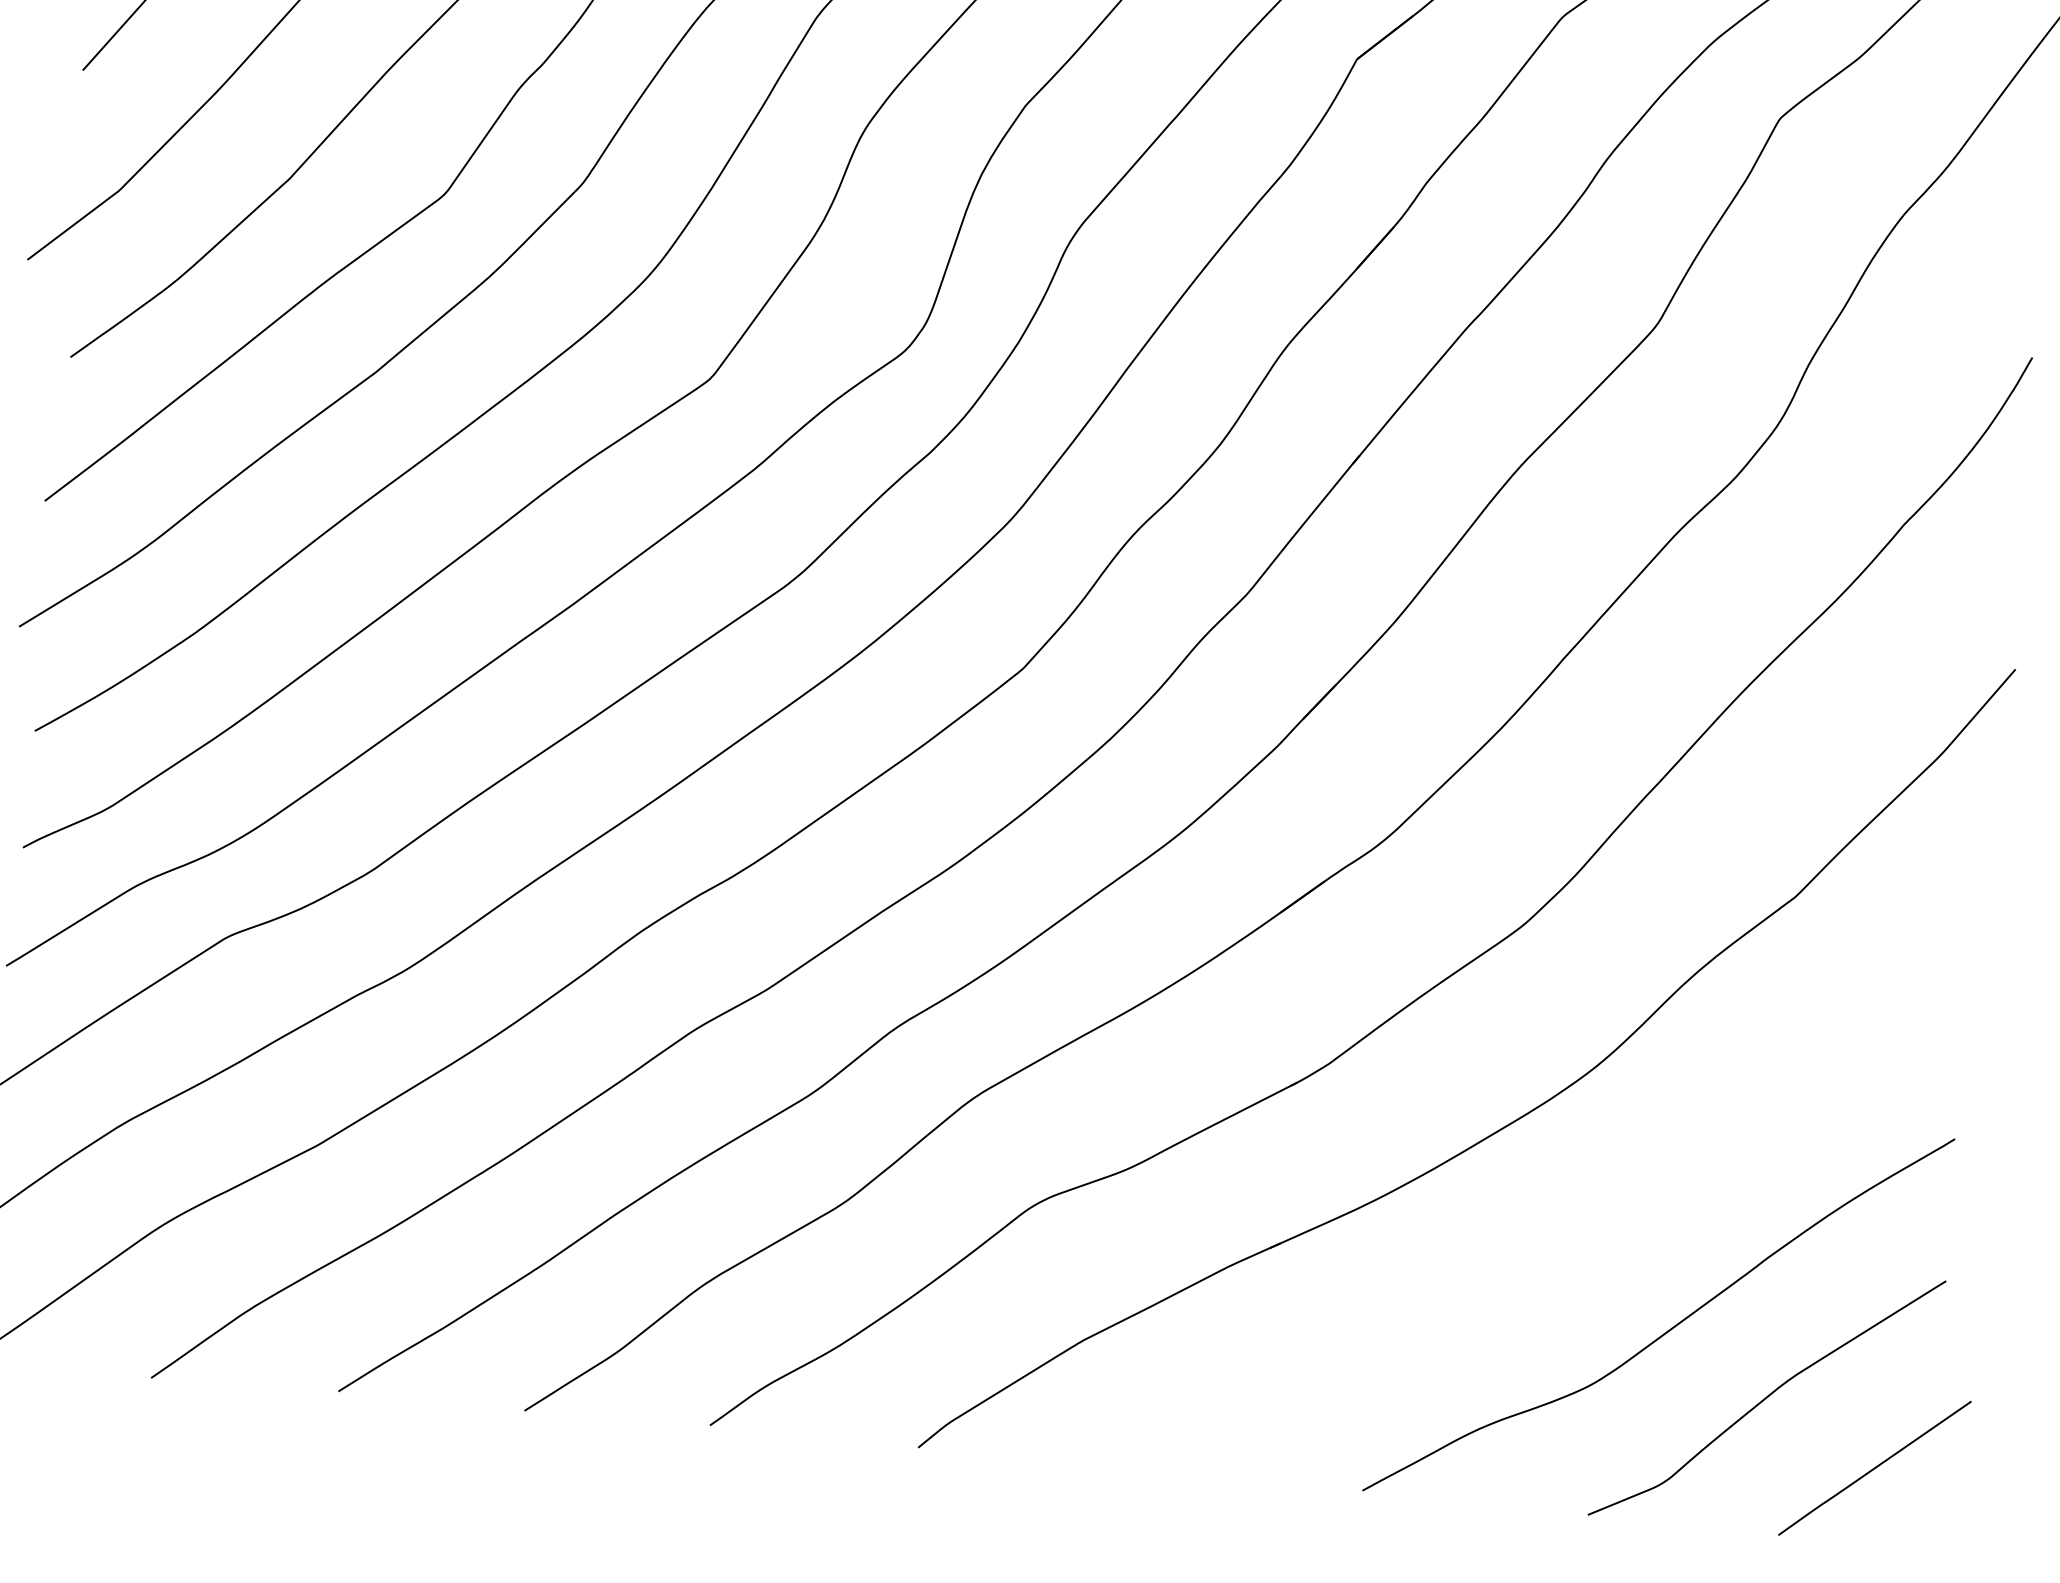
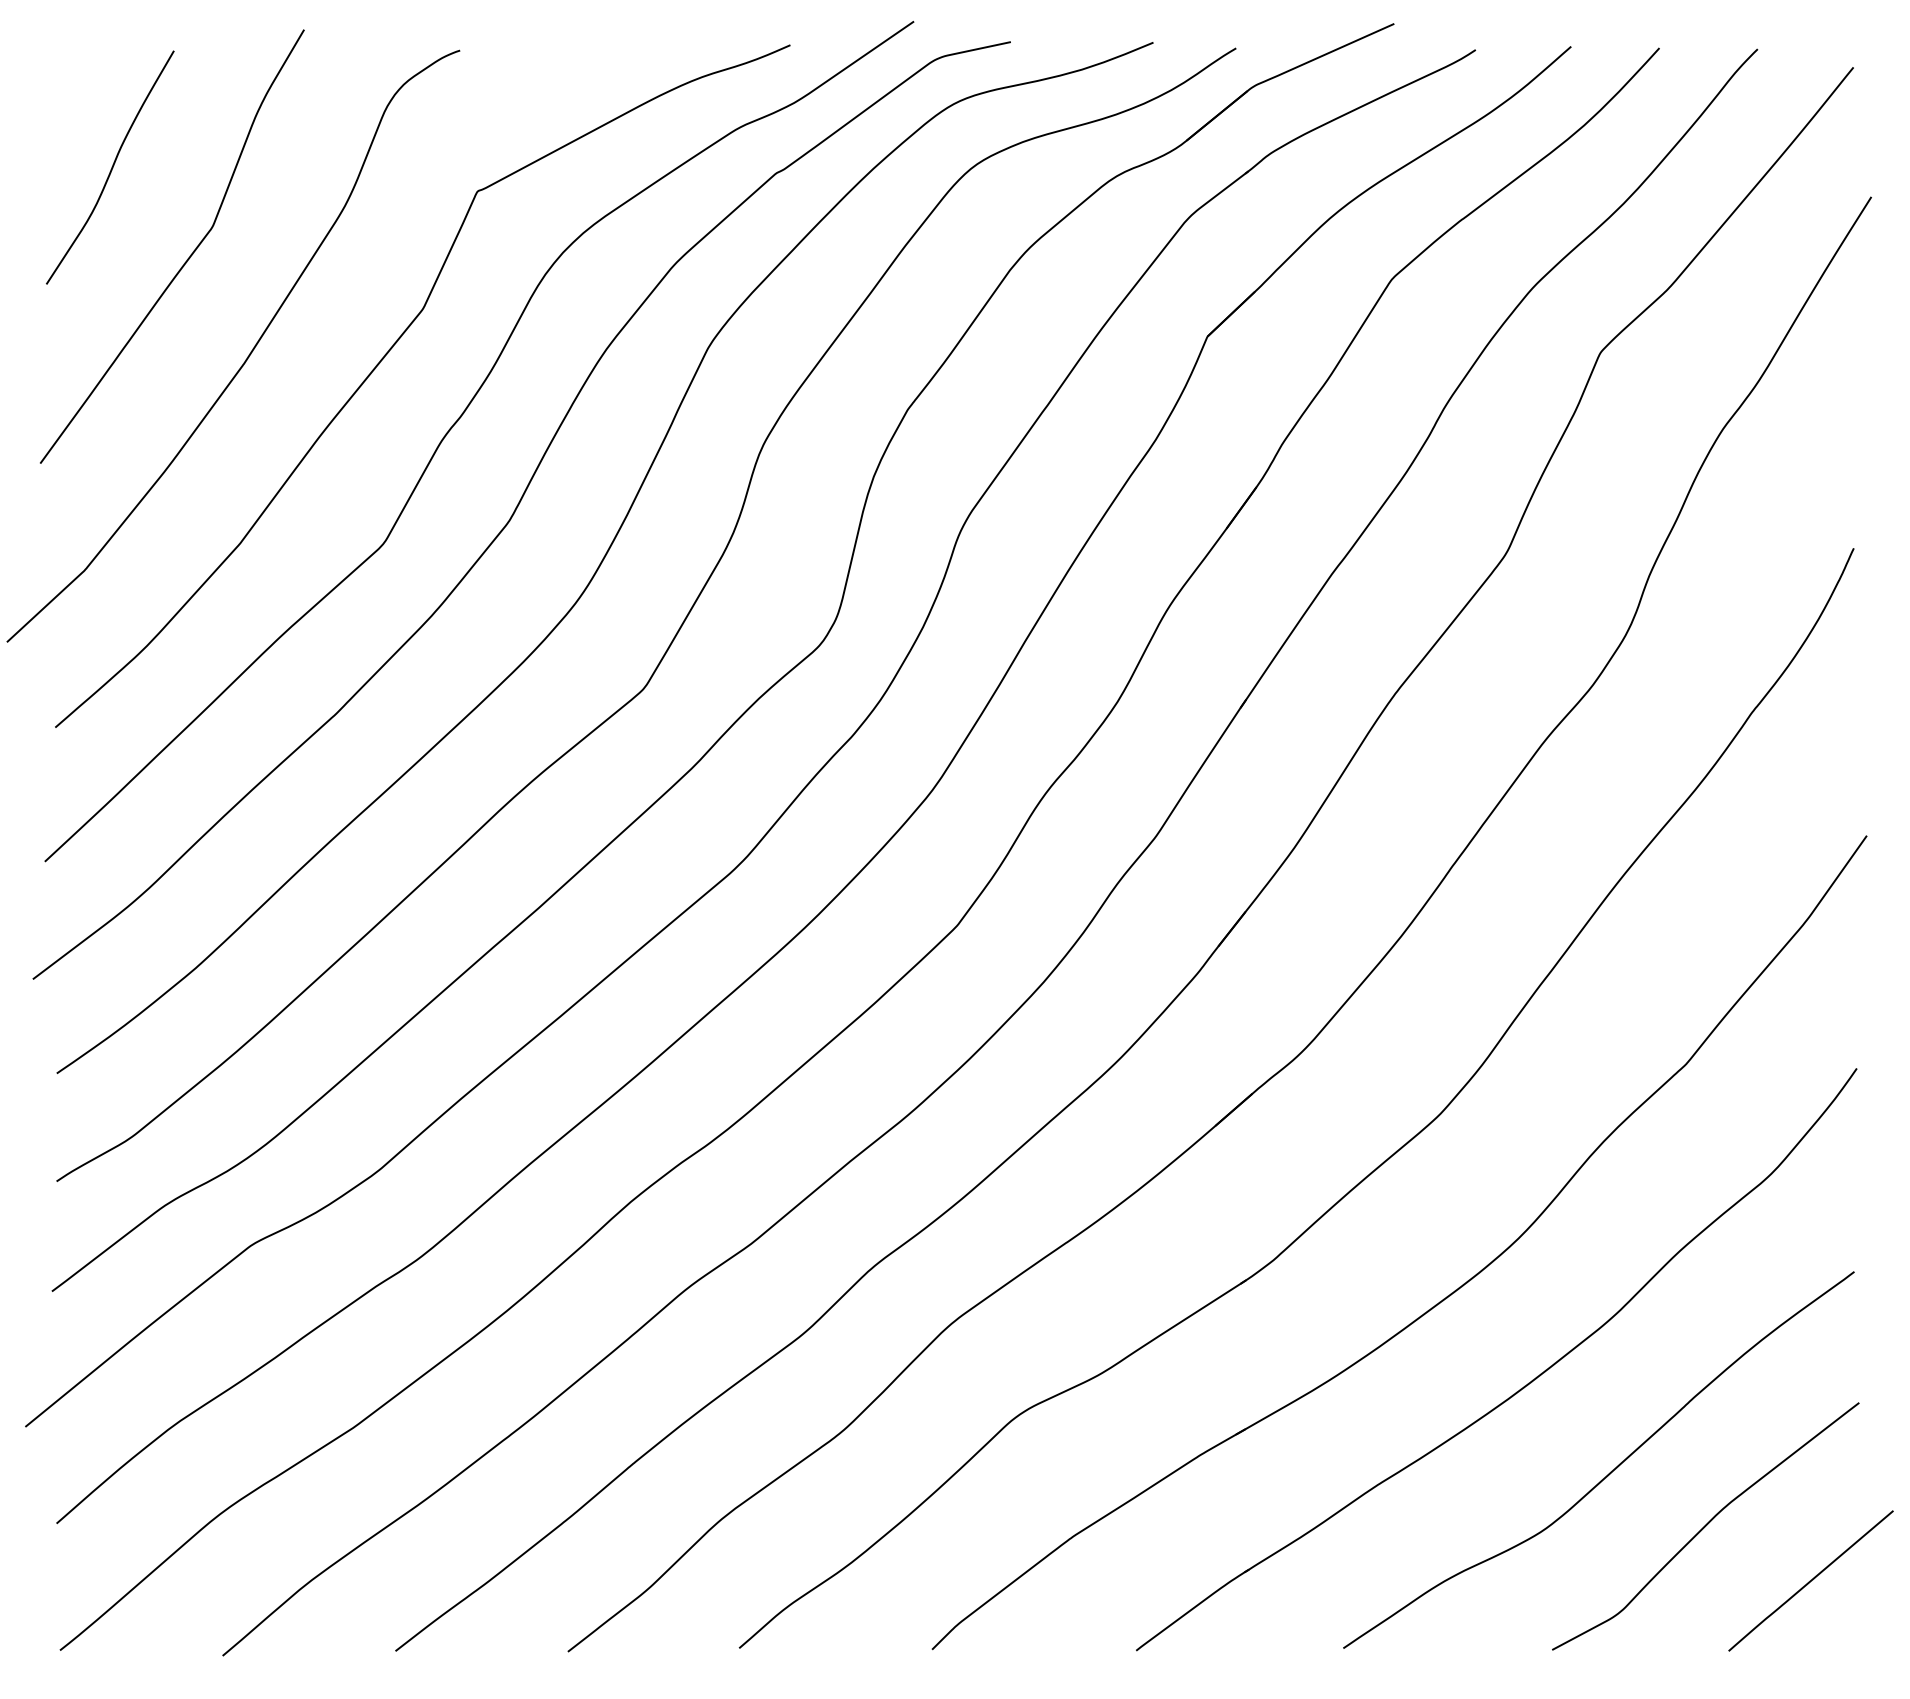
part: (1581, 1229) -> (1520, 1388), added

